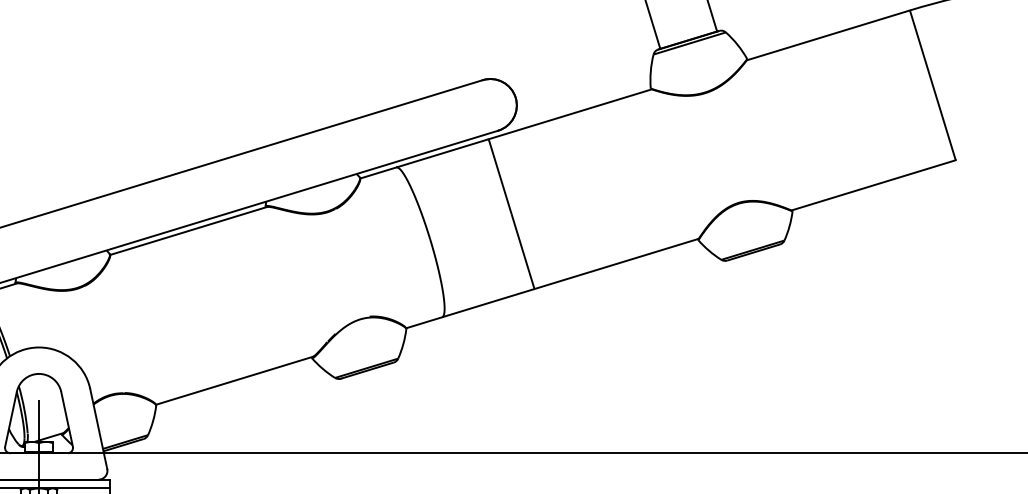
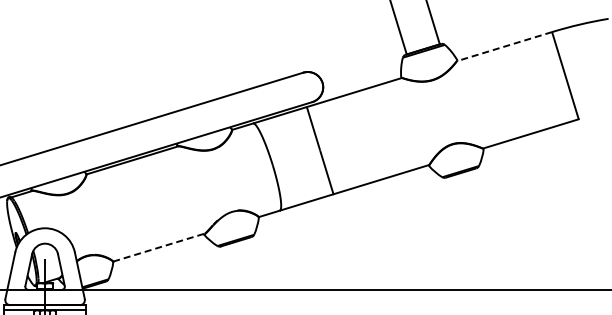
line: (828, 35) -> (504, 46), solid -> dashed
line: (235, 380) -> (159, 247), solid -> dashed

